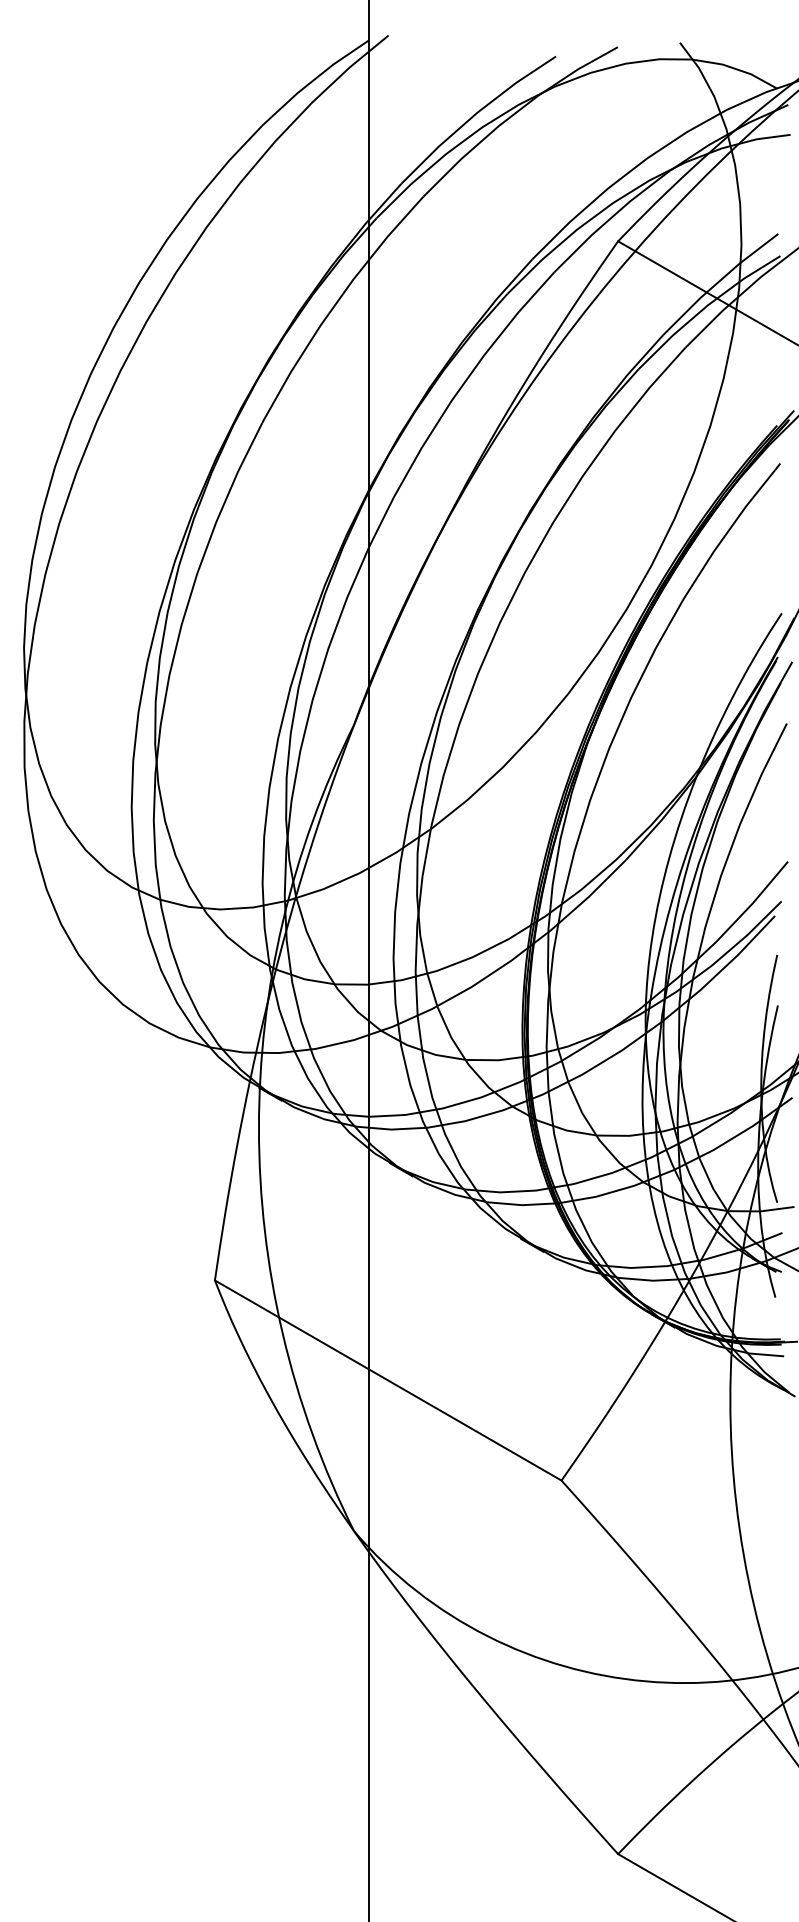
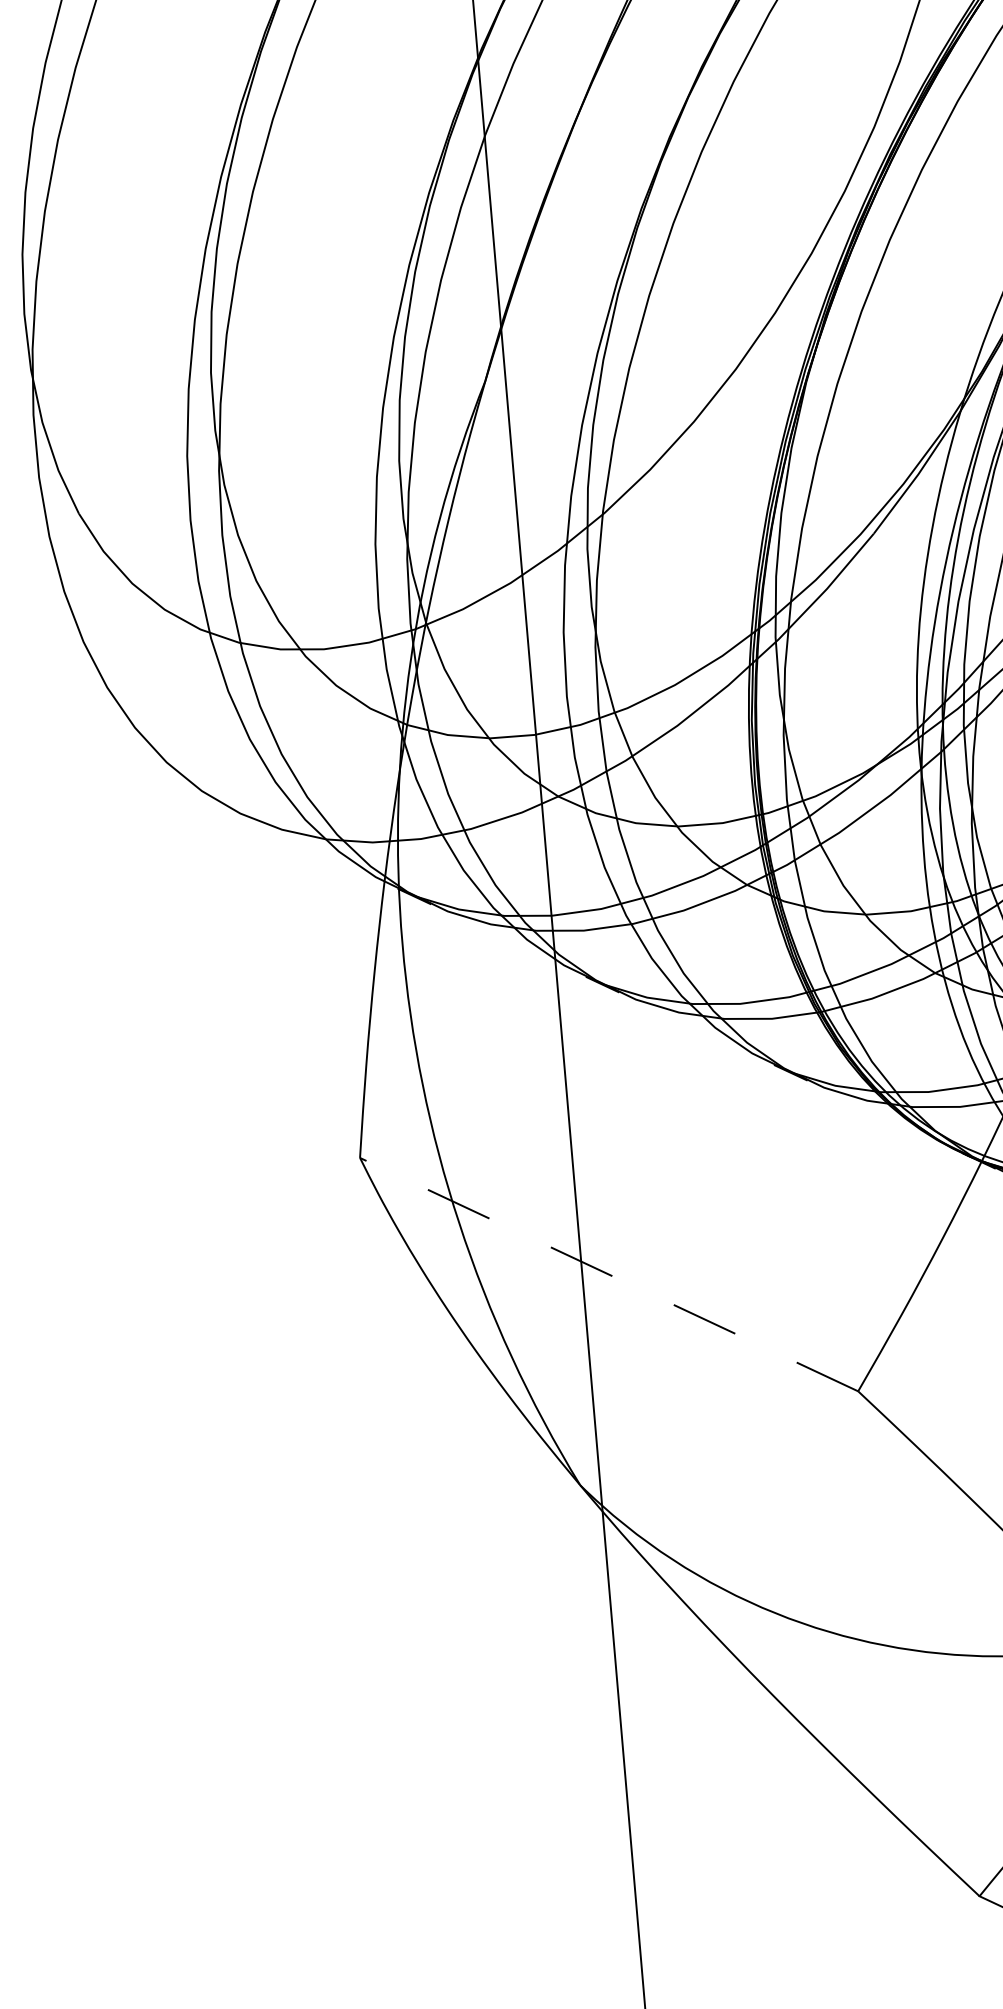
line: (387, 1380) -> (608, 1274), solid -> dashed

